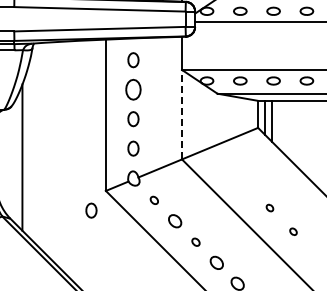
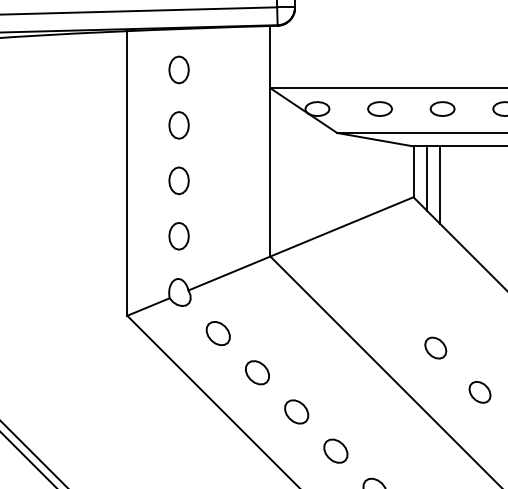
part: (133, 89) -> (179, 125), size x0.71
line: (182, 114) -> (271, 172), dashed -> solid
part: (154, 200) -> (218, 333), size x1.67
part: (269, 207) -> (434, 346), size x1.67
part: (91, 210) -> (100, 352), removed
part: (293, 231) -> (480, 392), size x1.67
part: (195, 242) -> (295, 412), size x1.67

